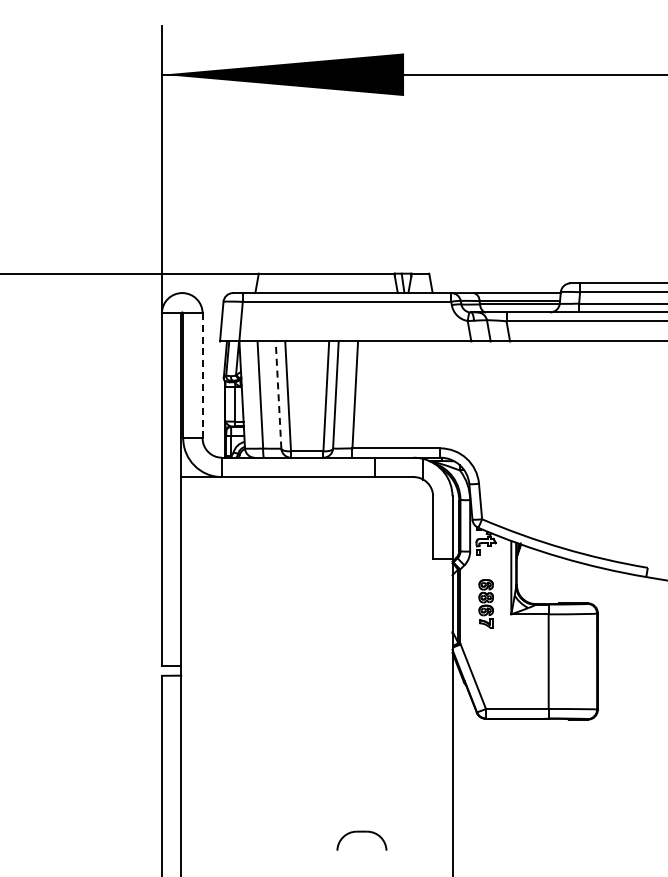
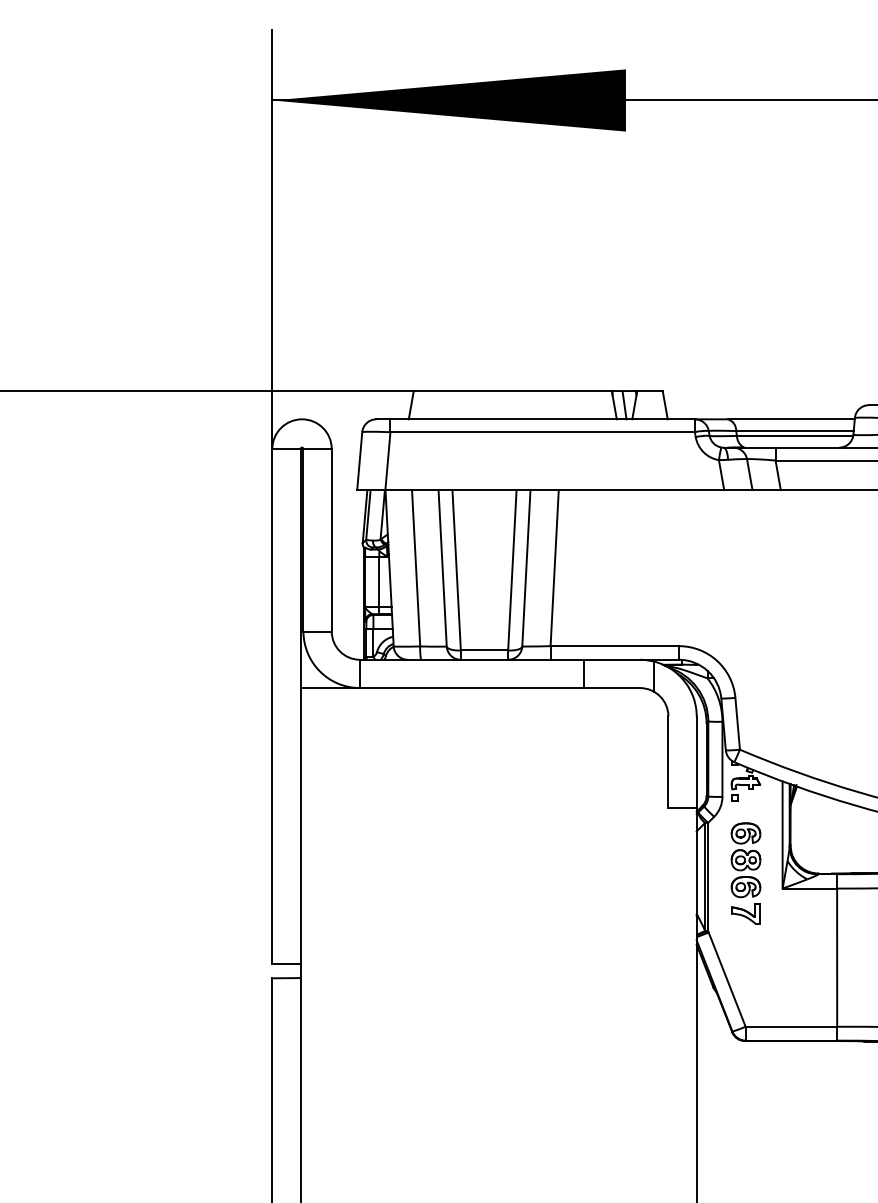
line: (202, 375) -> (331, 539), dashed -> solid
line: (278, 395) -> (442, 568), dashed -> solid
part: (485, 603) -> (744, 872), size x1.43

